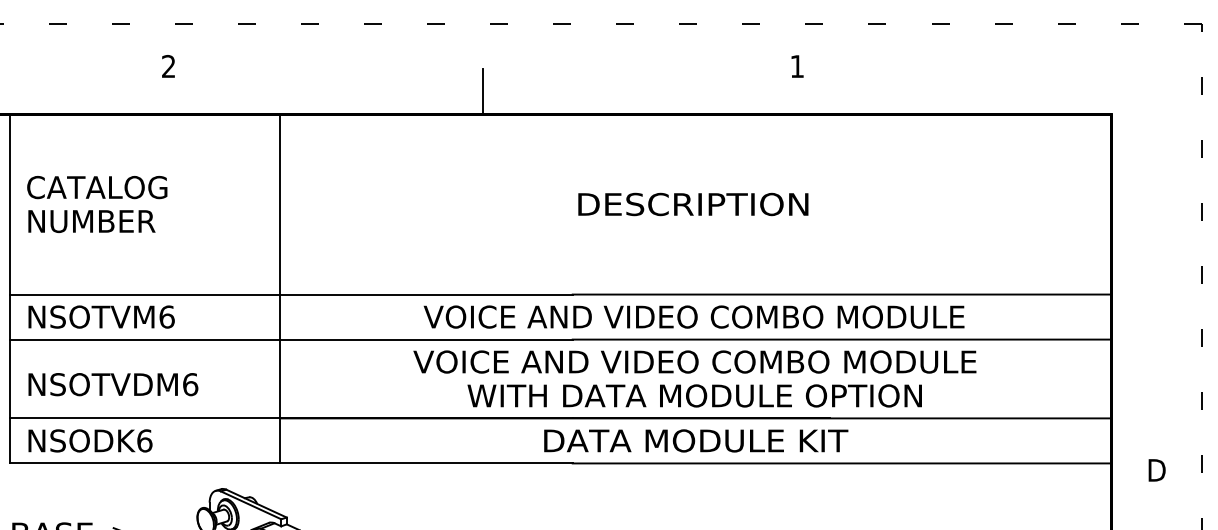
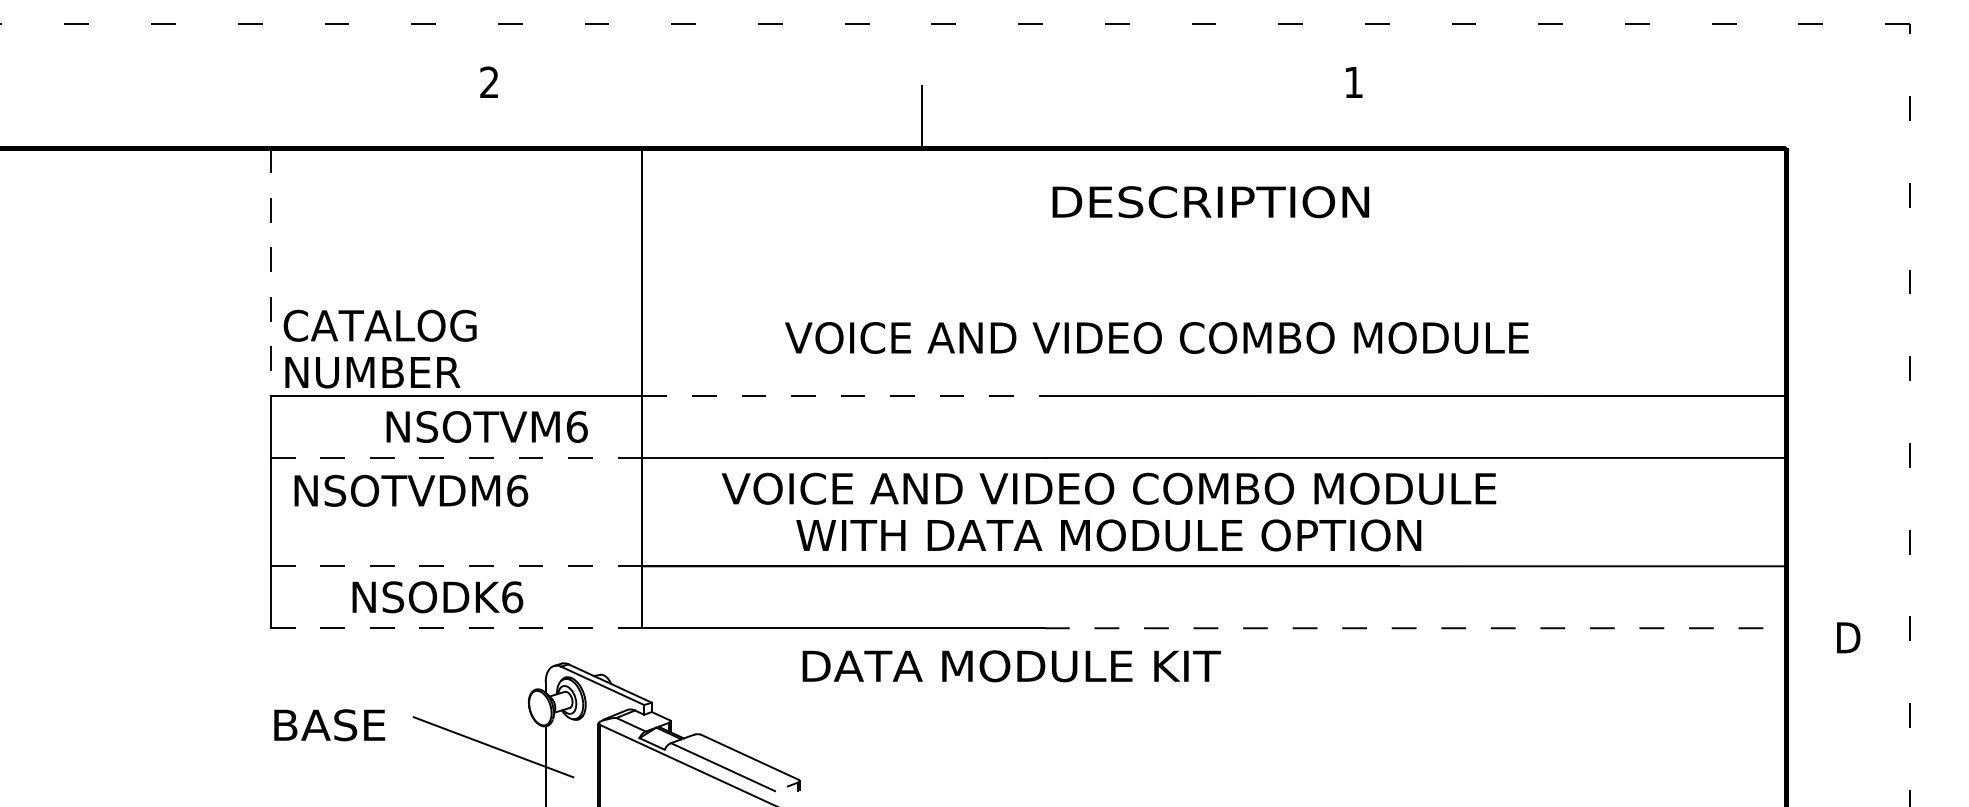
line: (9, 204) -> (270, 272), solid -> dashed
text: (96, 204) -> (379, 348), moved
text: (693, 204) -> (1210, 202), moved
line: (426, 294) -> (844, 396), solid -> dashed
text: (101, 316) -> (486, 426), moved
text: (693, 316) -> (1156, 337), moved
line: (144, 339) -> (456, 457), solid -> dashed
text: (694, 378) -> (1108, 511), moved
text: (113, 384) -> (411, 490), moved
line: (144, 418) -> (456, 566), solid -> dashed
text: (90, 441) -> (437, 597), moved
text: (695, 441) -> (1011, 666), moved
line: (144, 463) -> (456, 628), solid -> dashed
line: (842, 463) -> (1415, 628), solid -> dashed

